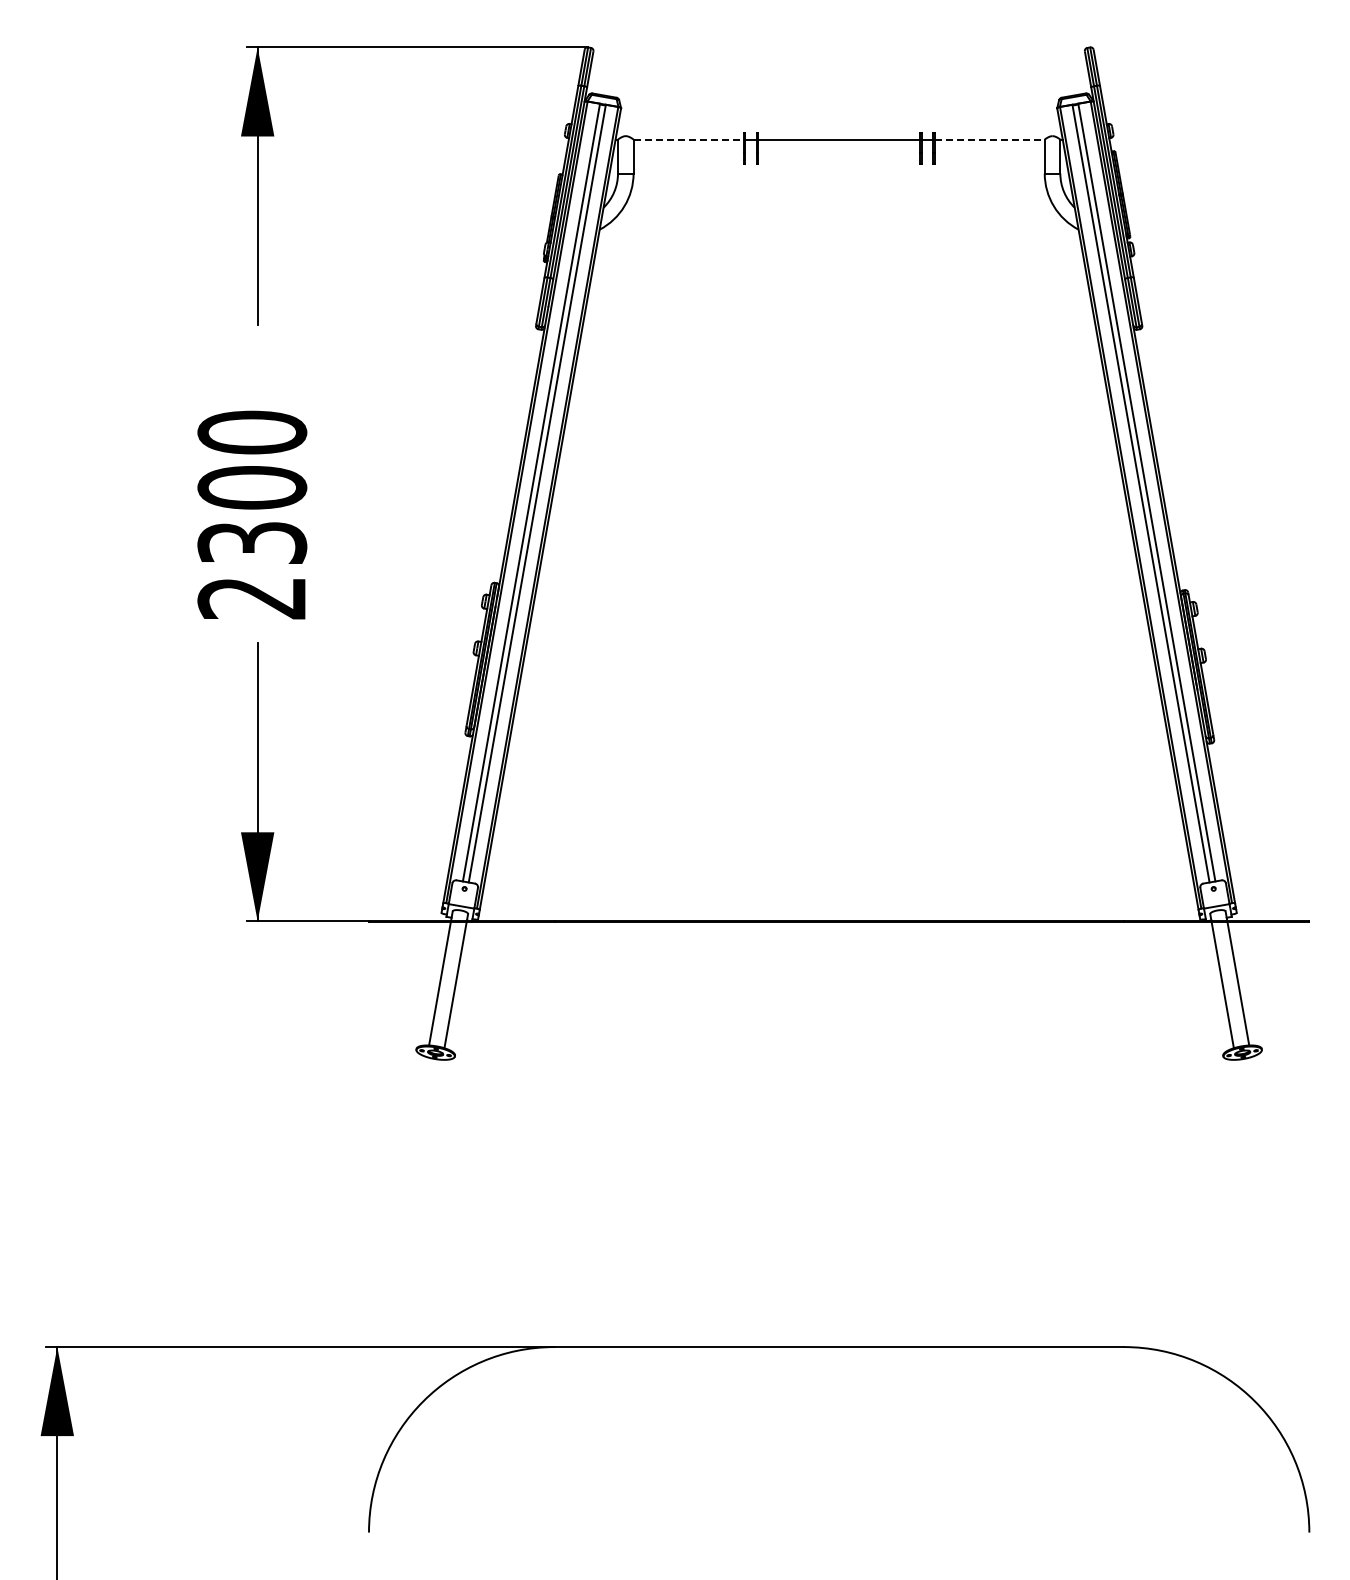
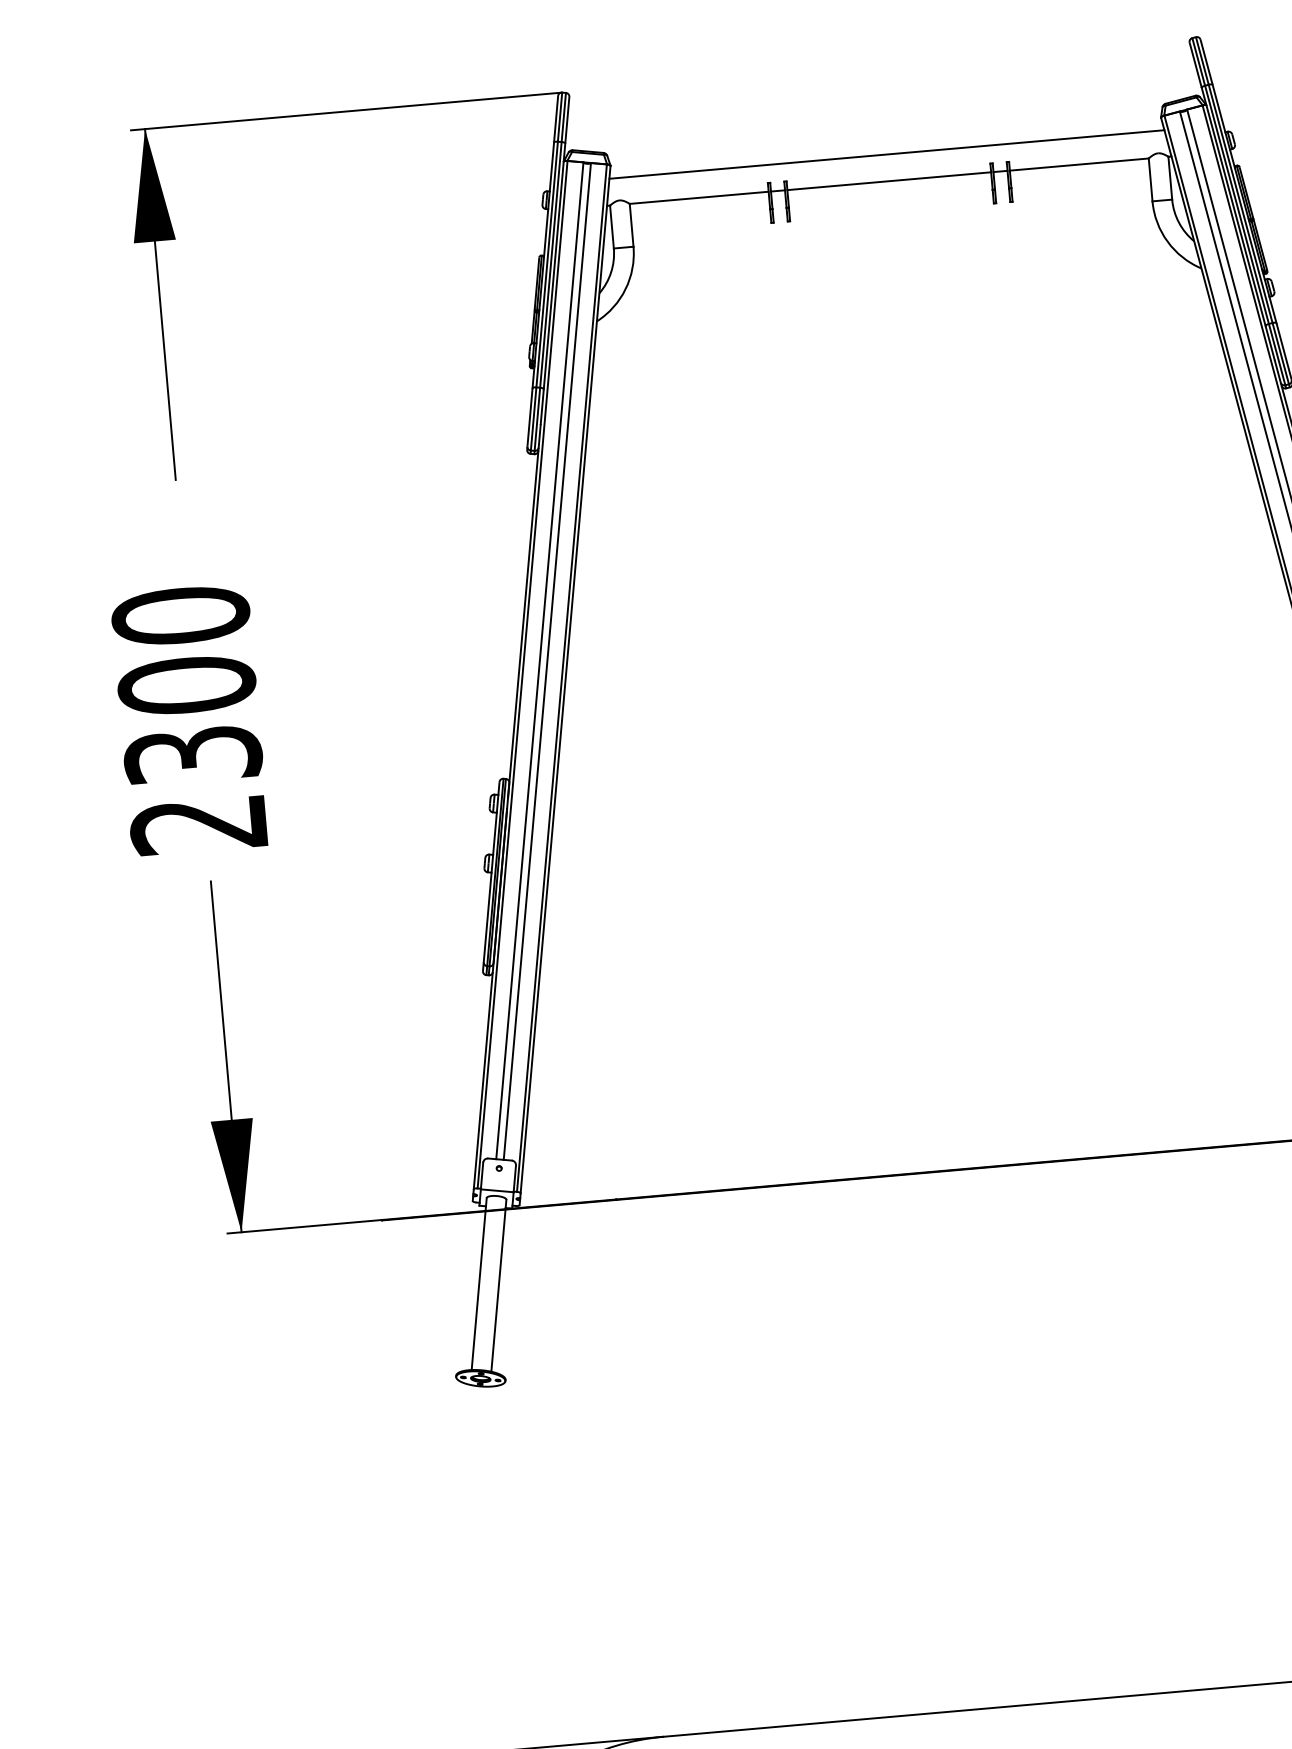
line: (839, 118) -> (887, 154), added
line: (689, 139) -> (700, 197), dashed -> solid
line: (990, 139) -> (1080, 164), dashed -> solid

